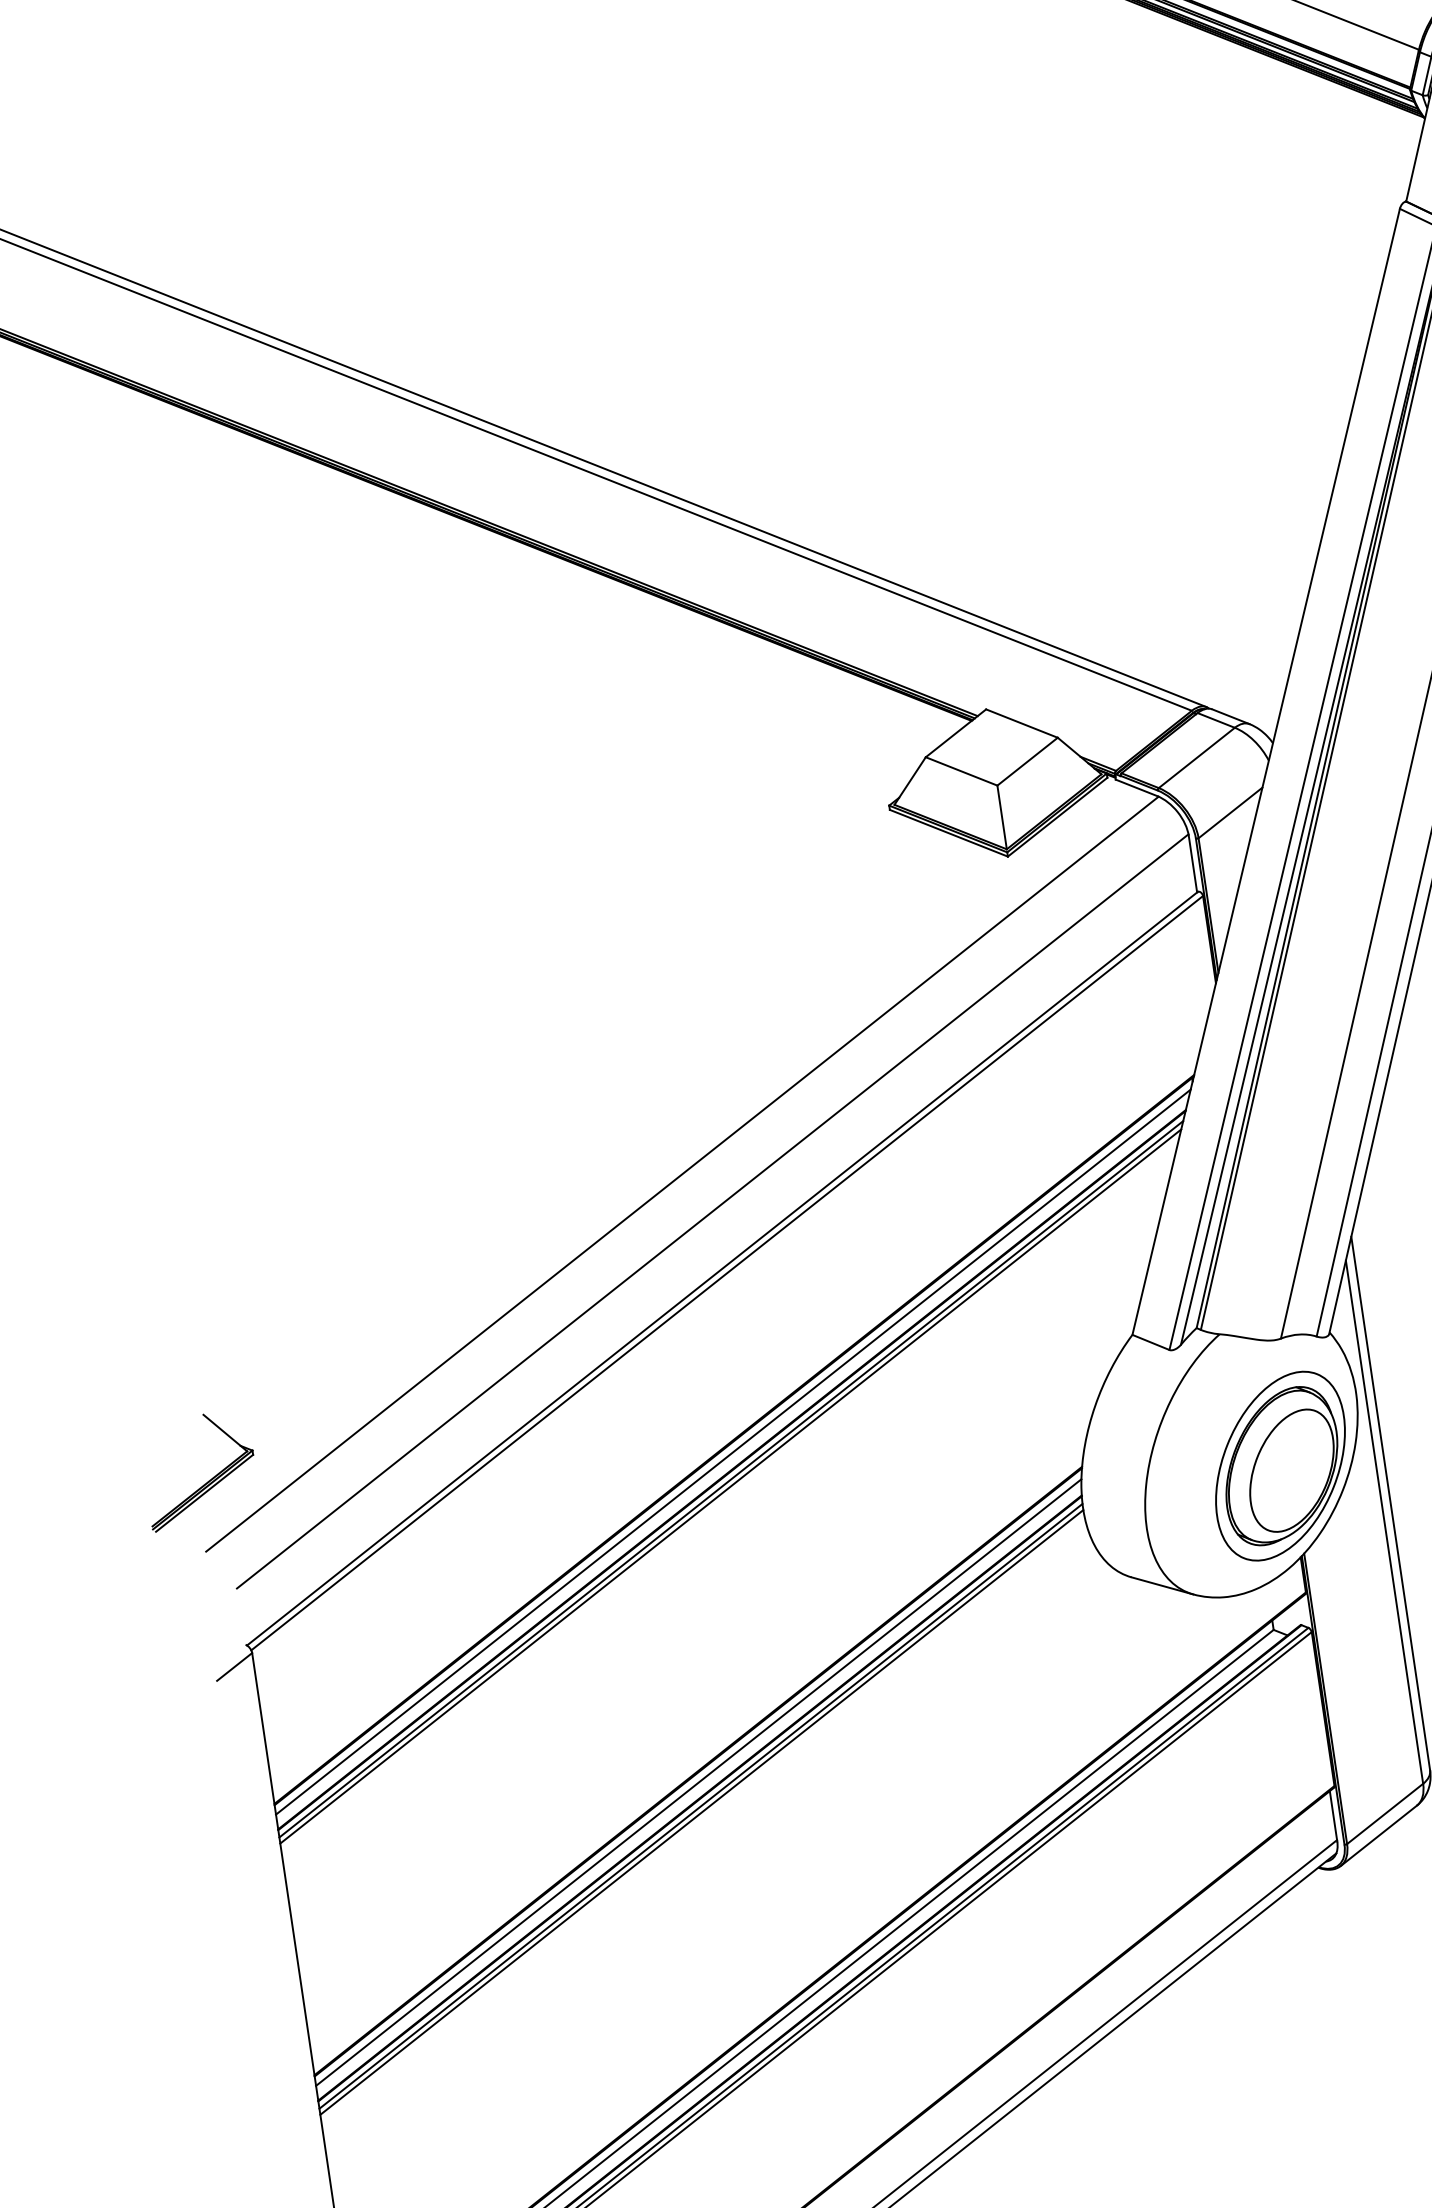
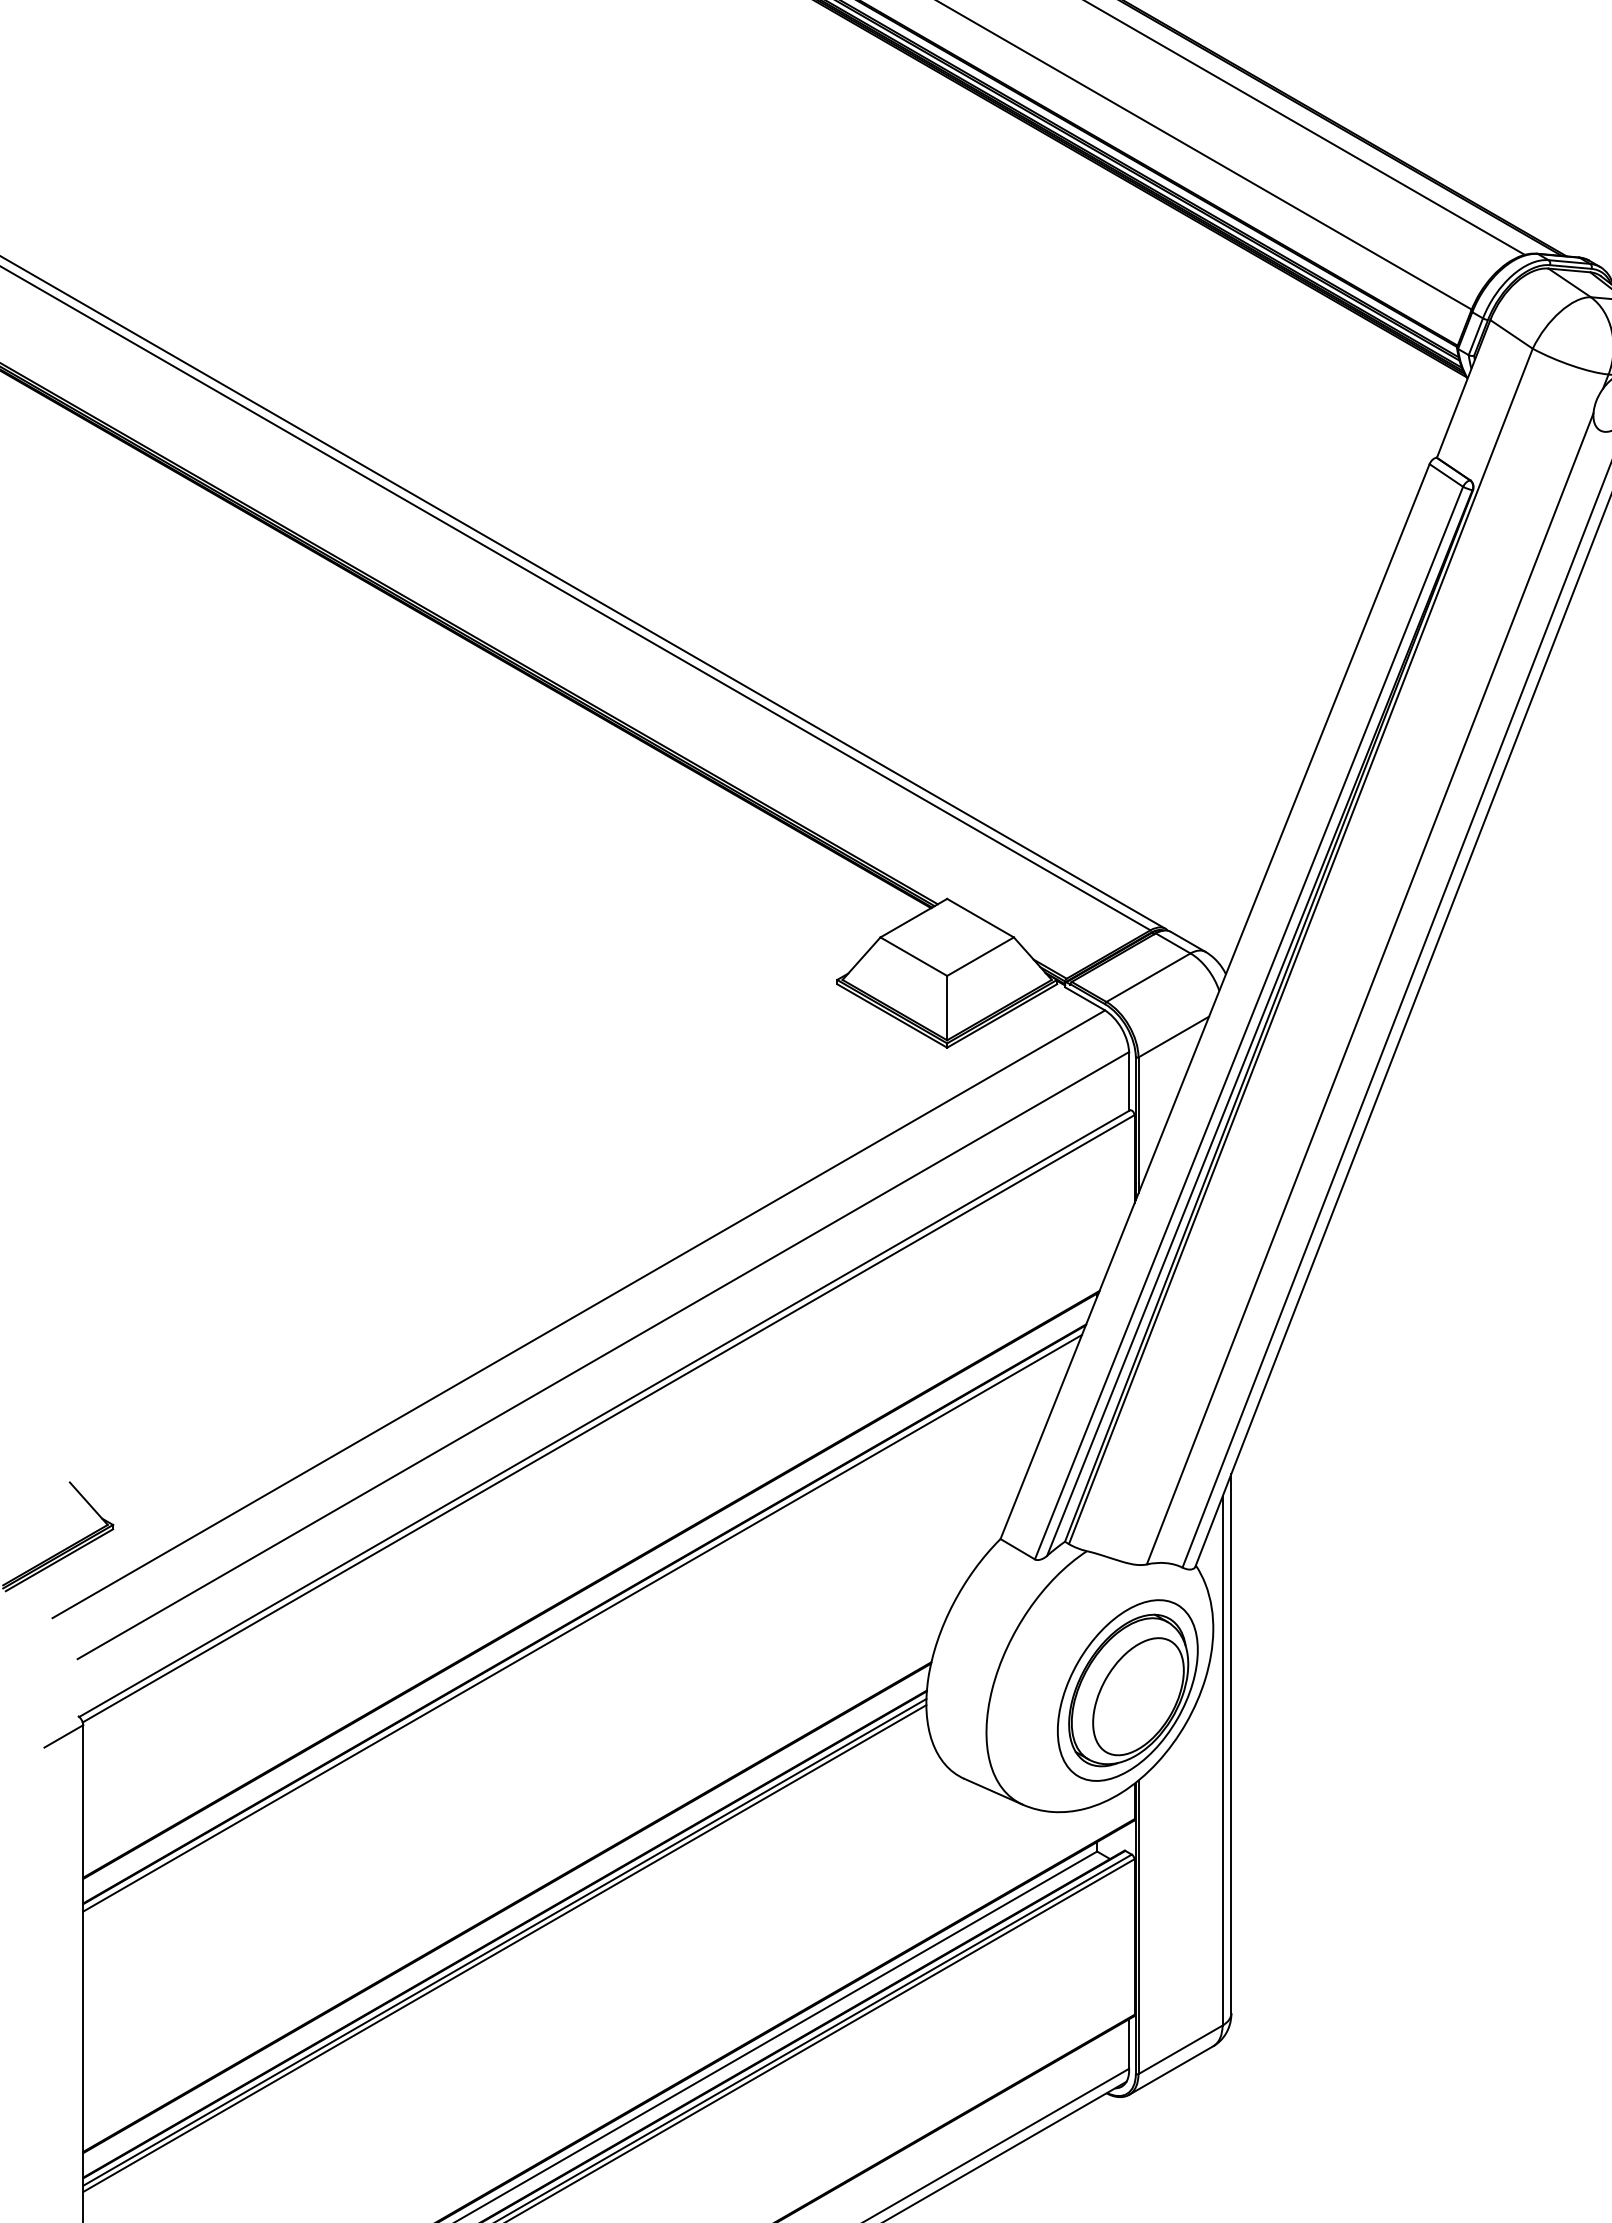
line: (733, 1451) -> (588, 1596), removed
line: (730, 1485) -> (580, 1629), removed
line: (698, 1782) -> (505, 1918), removed

